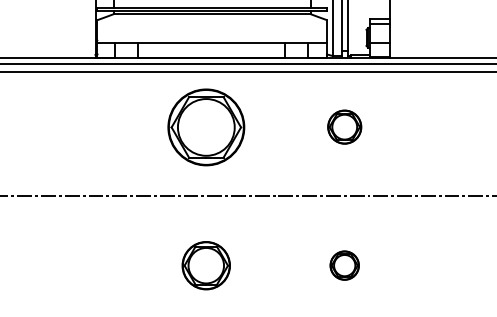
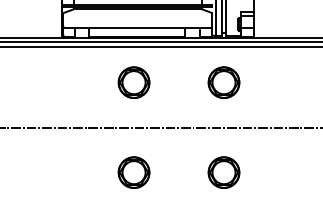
part: (205, 126) -> (133, 82), size x0.62
part: (343, 126) -> (223, 82), size x1.43
part: (343, 265) -> (223, 172), size x1.67

